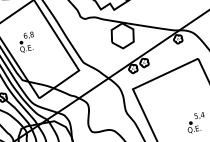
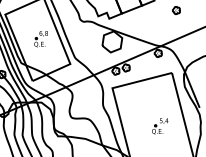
part: (26, 42) -> (40, 39), moved

